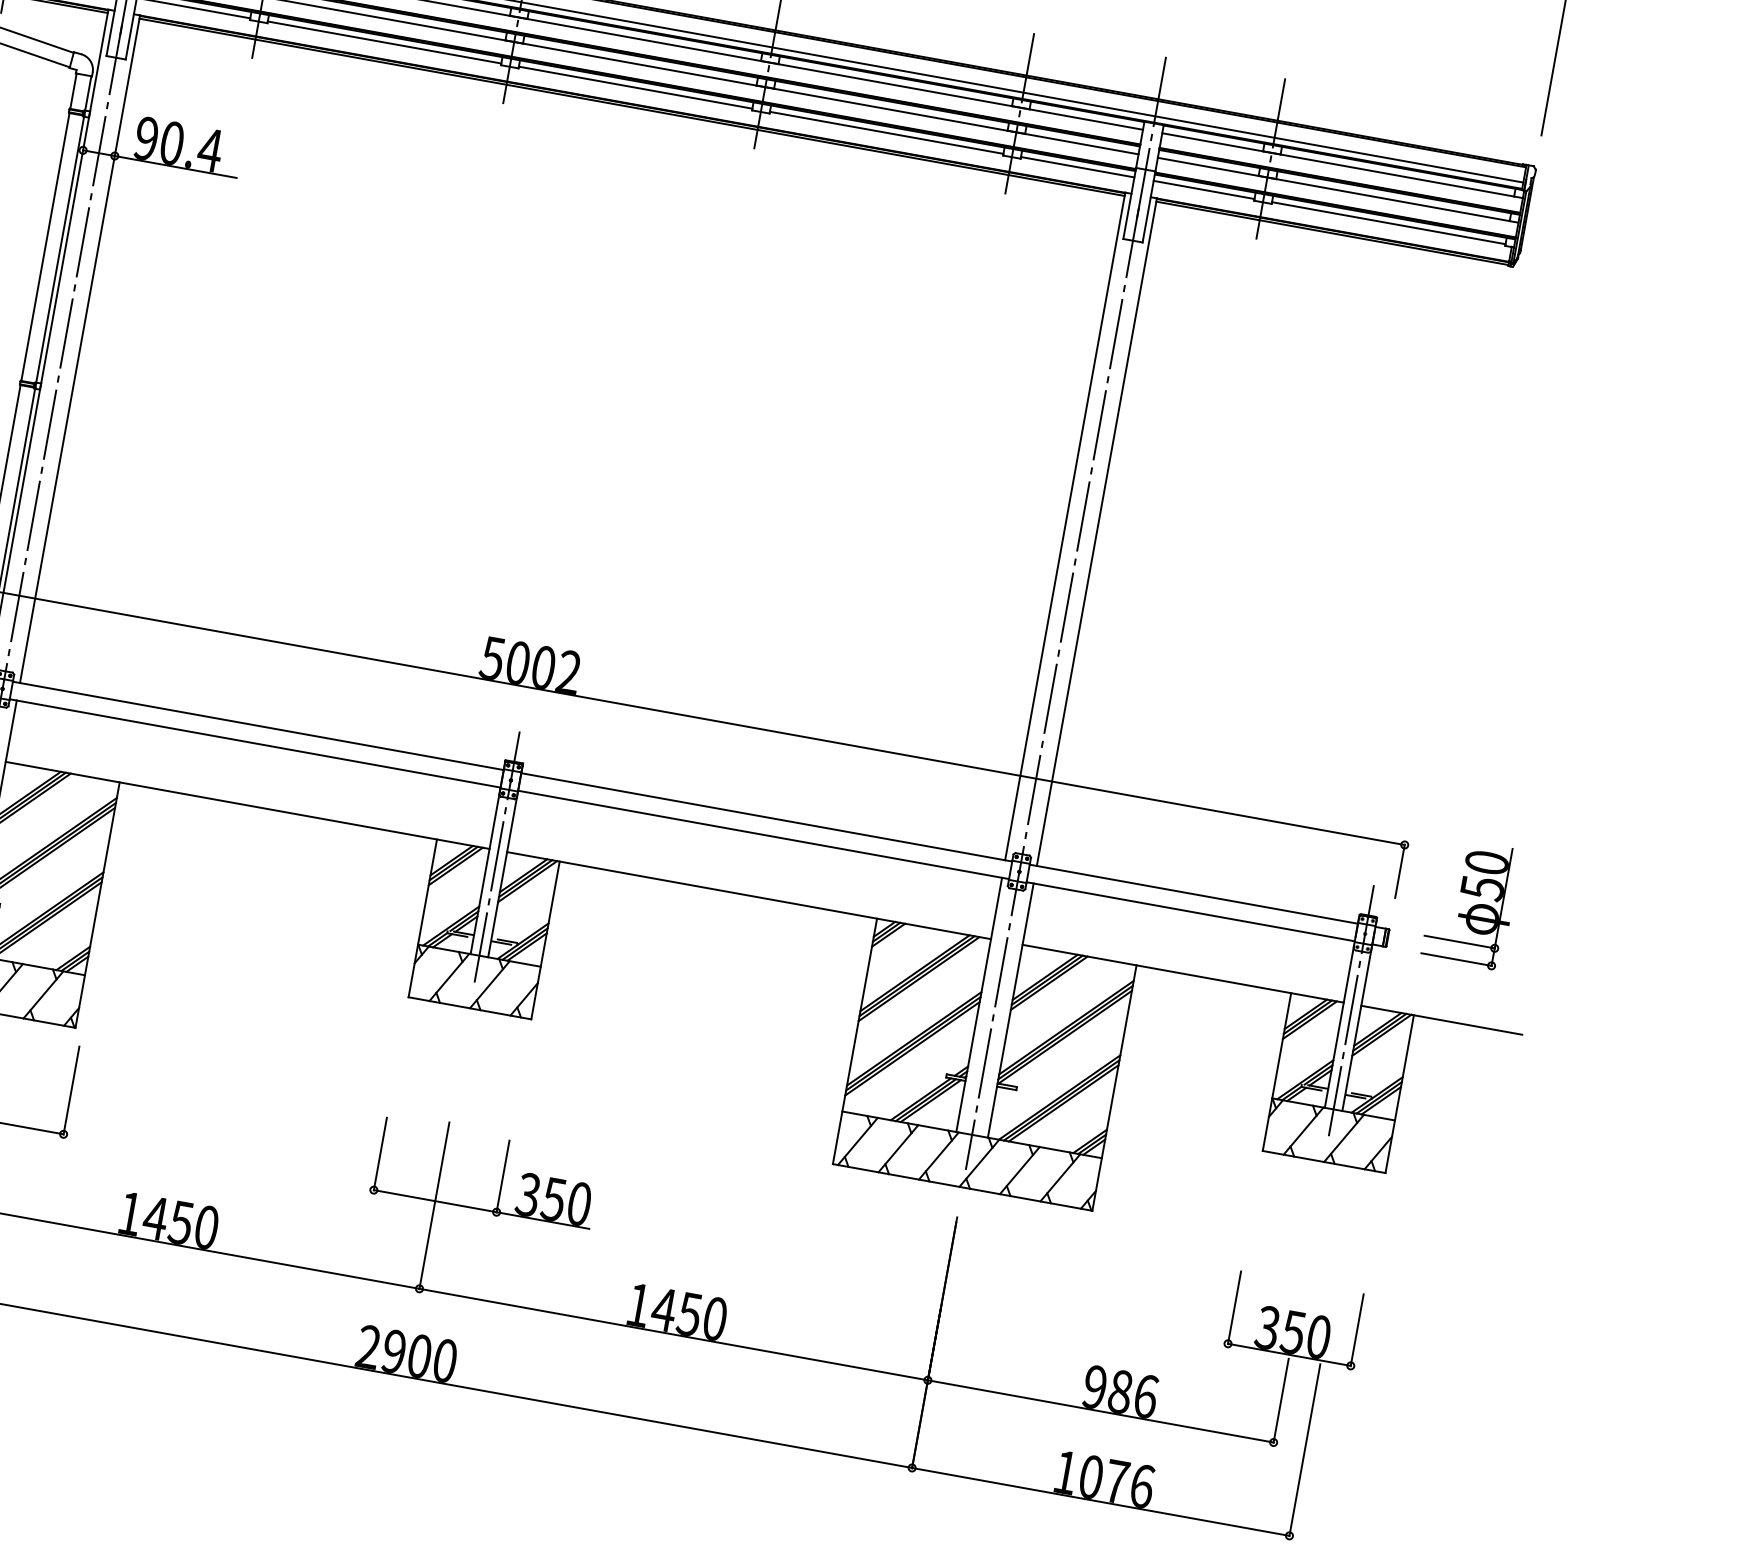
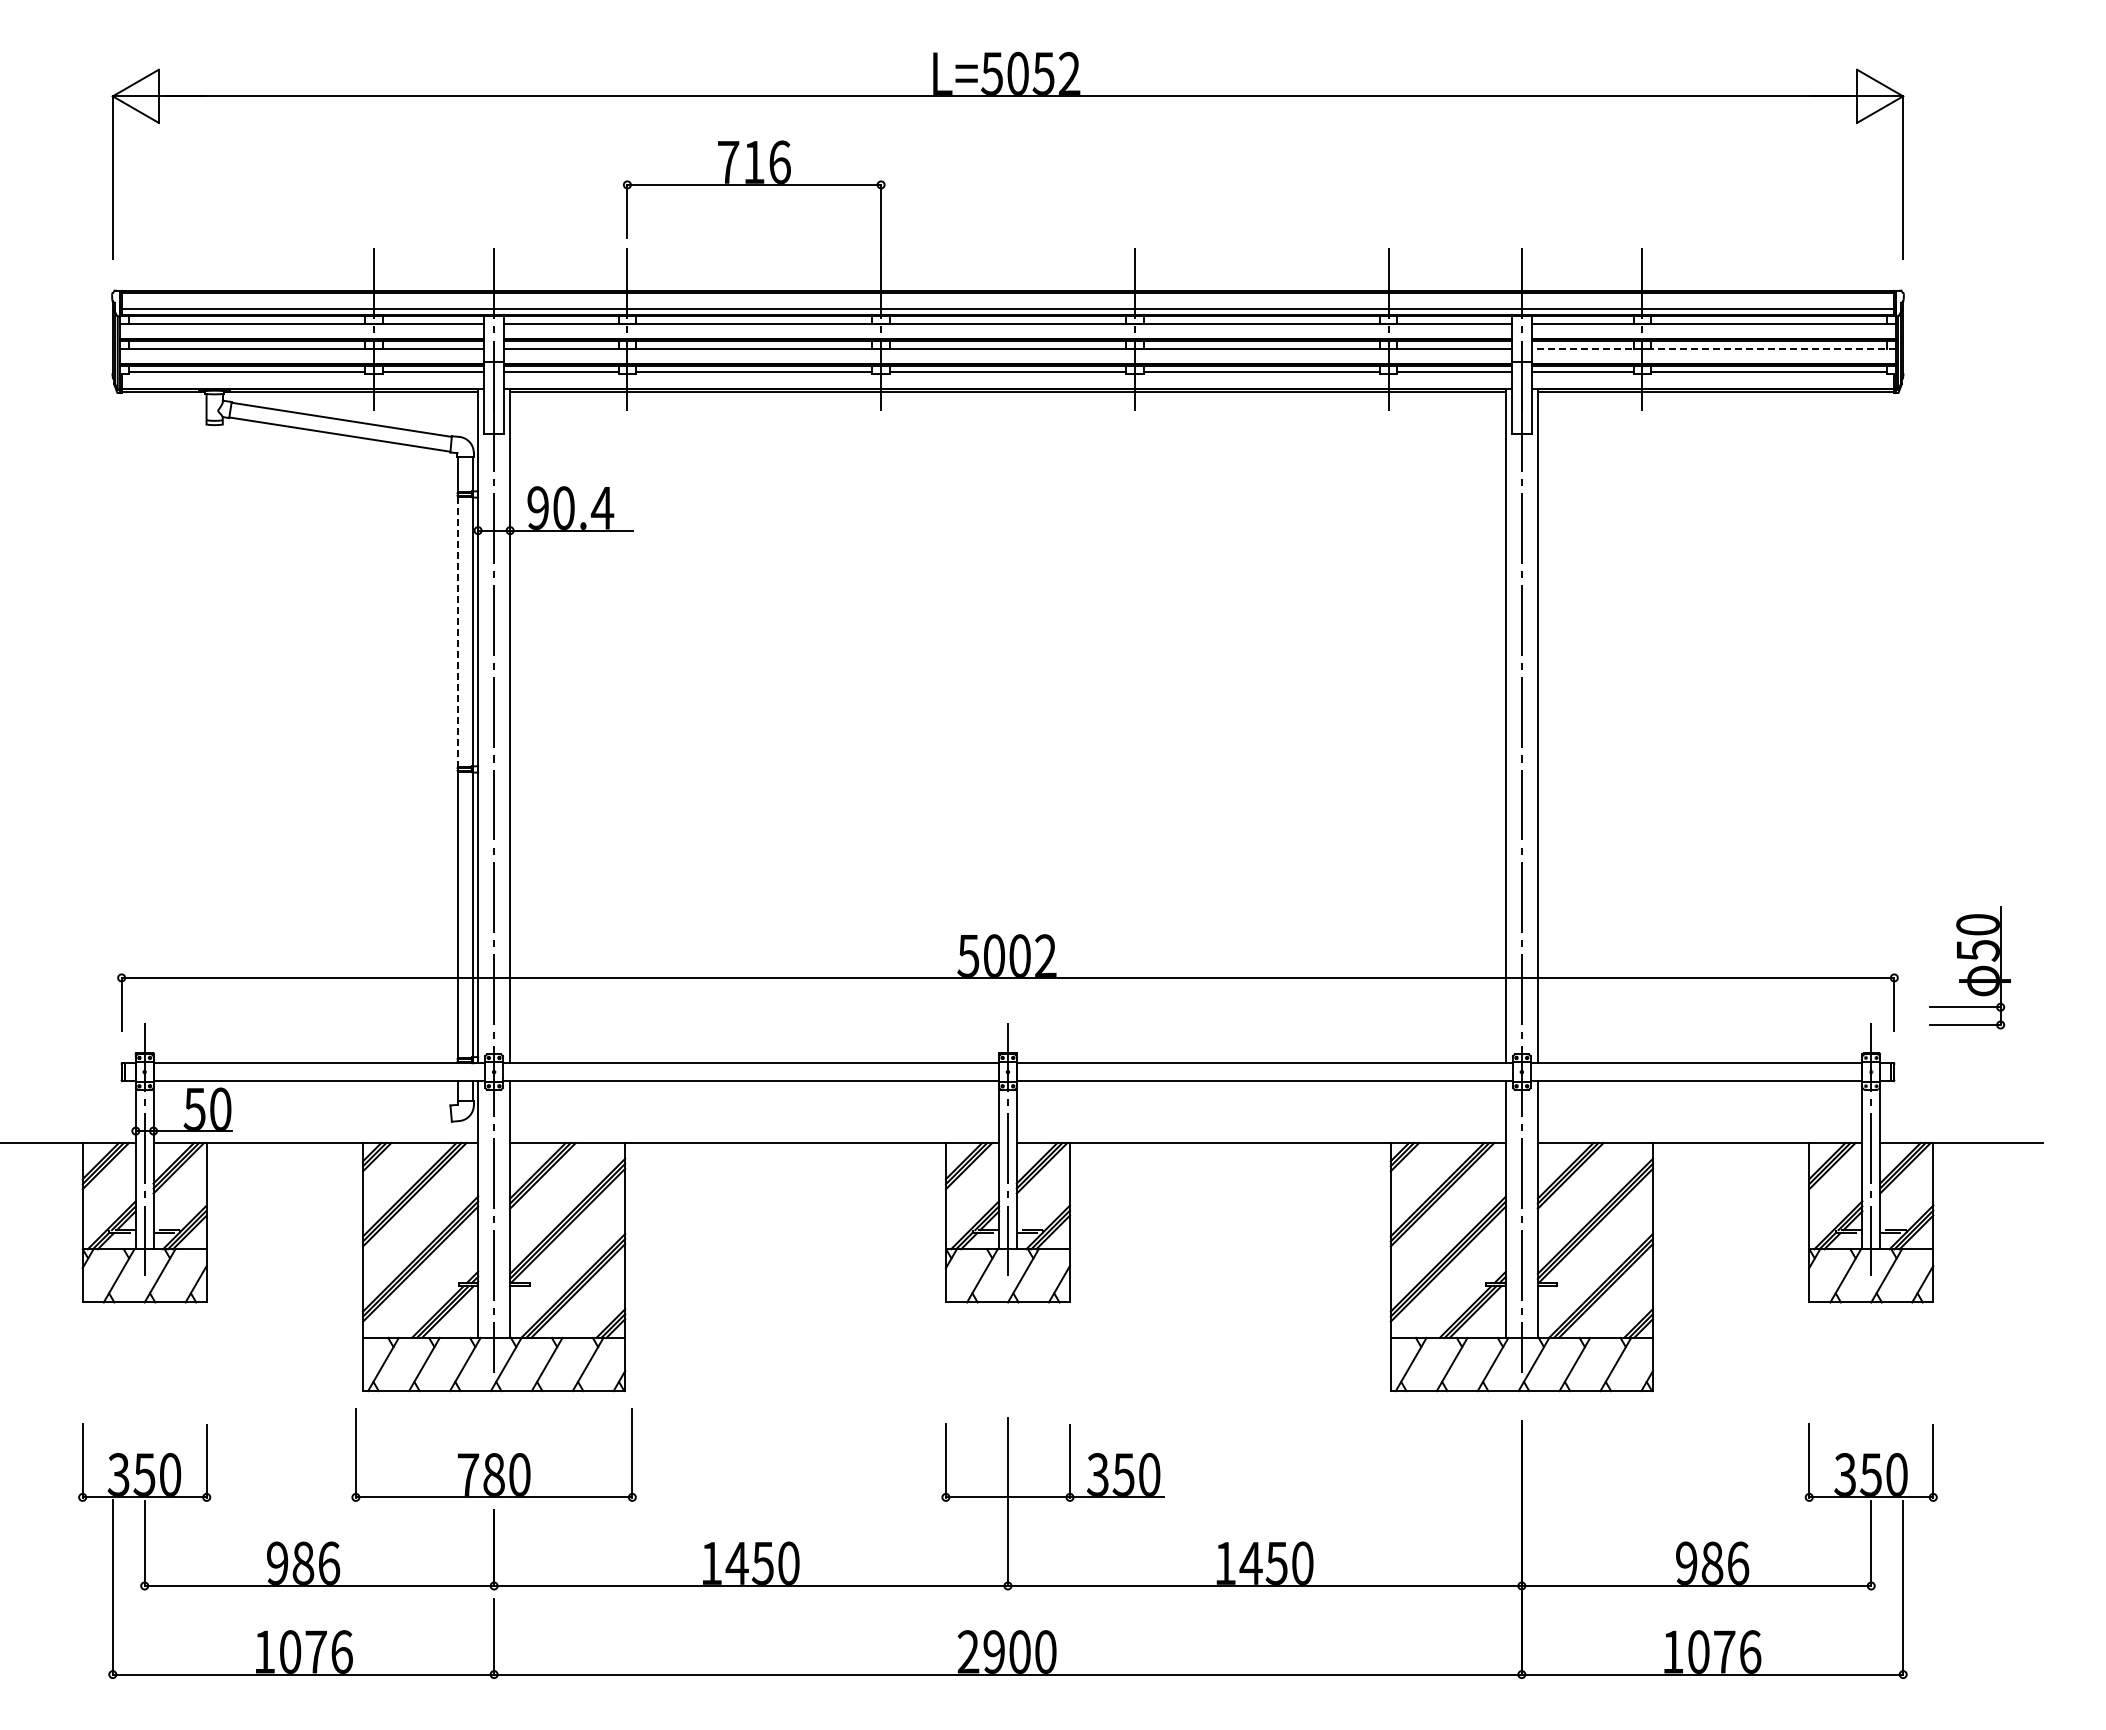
line: (1337, 190) -> (1713, 348), solid -> dashed
line: (45, 247) -> (458, 632), solid -> dashed
part: (1470, 903) -> (1969, 967), moved

